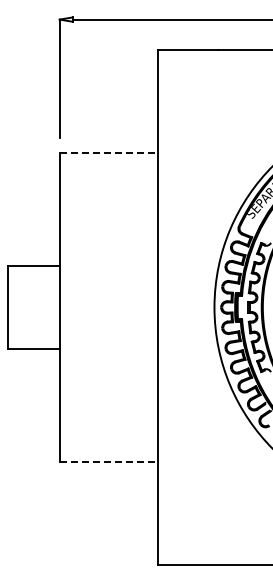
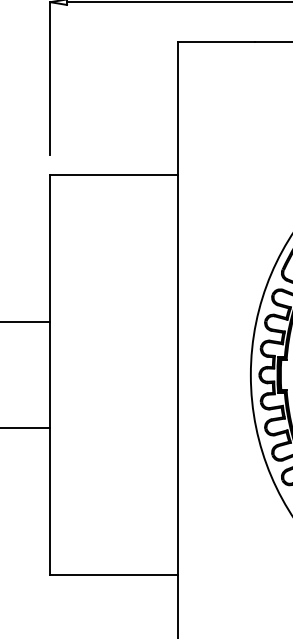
line: (109, 153) -> (114, 175), dashed -> solid
line: (109, 461) -> (114, 574), dashed -> solid

